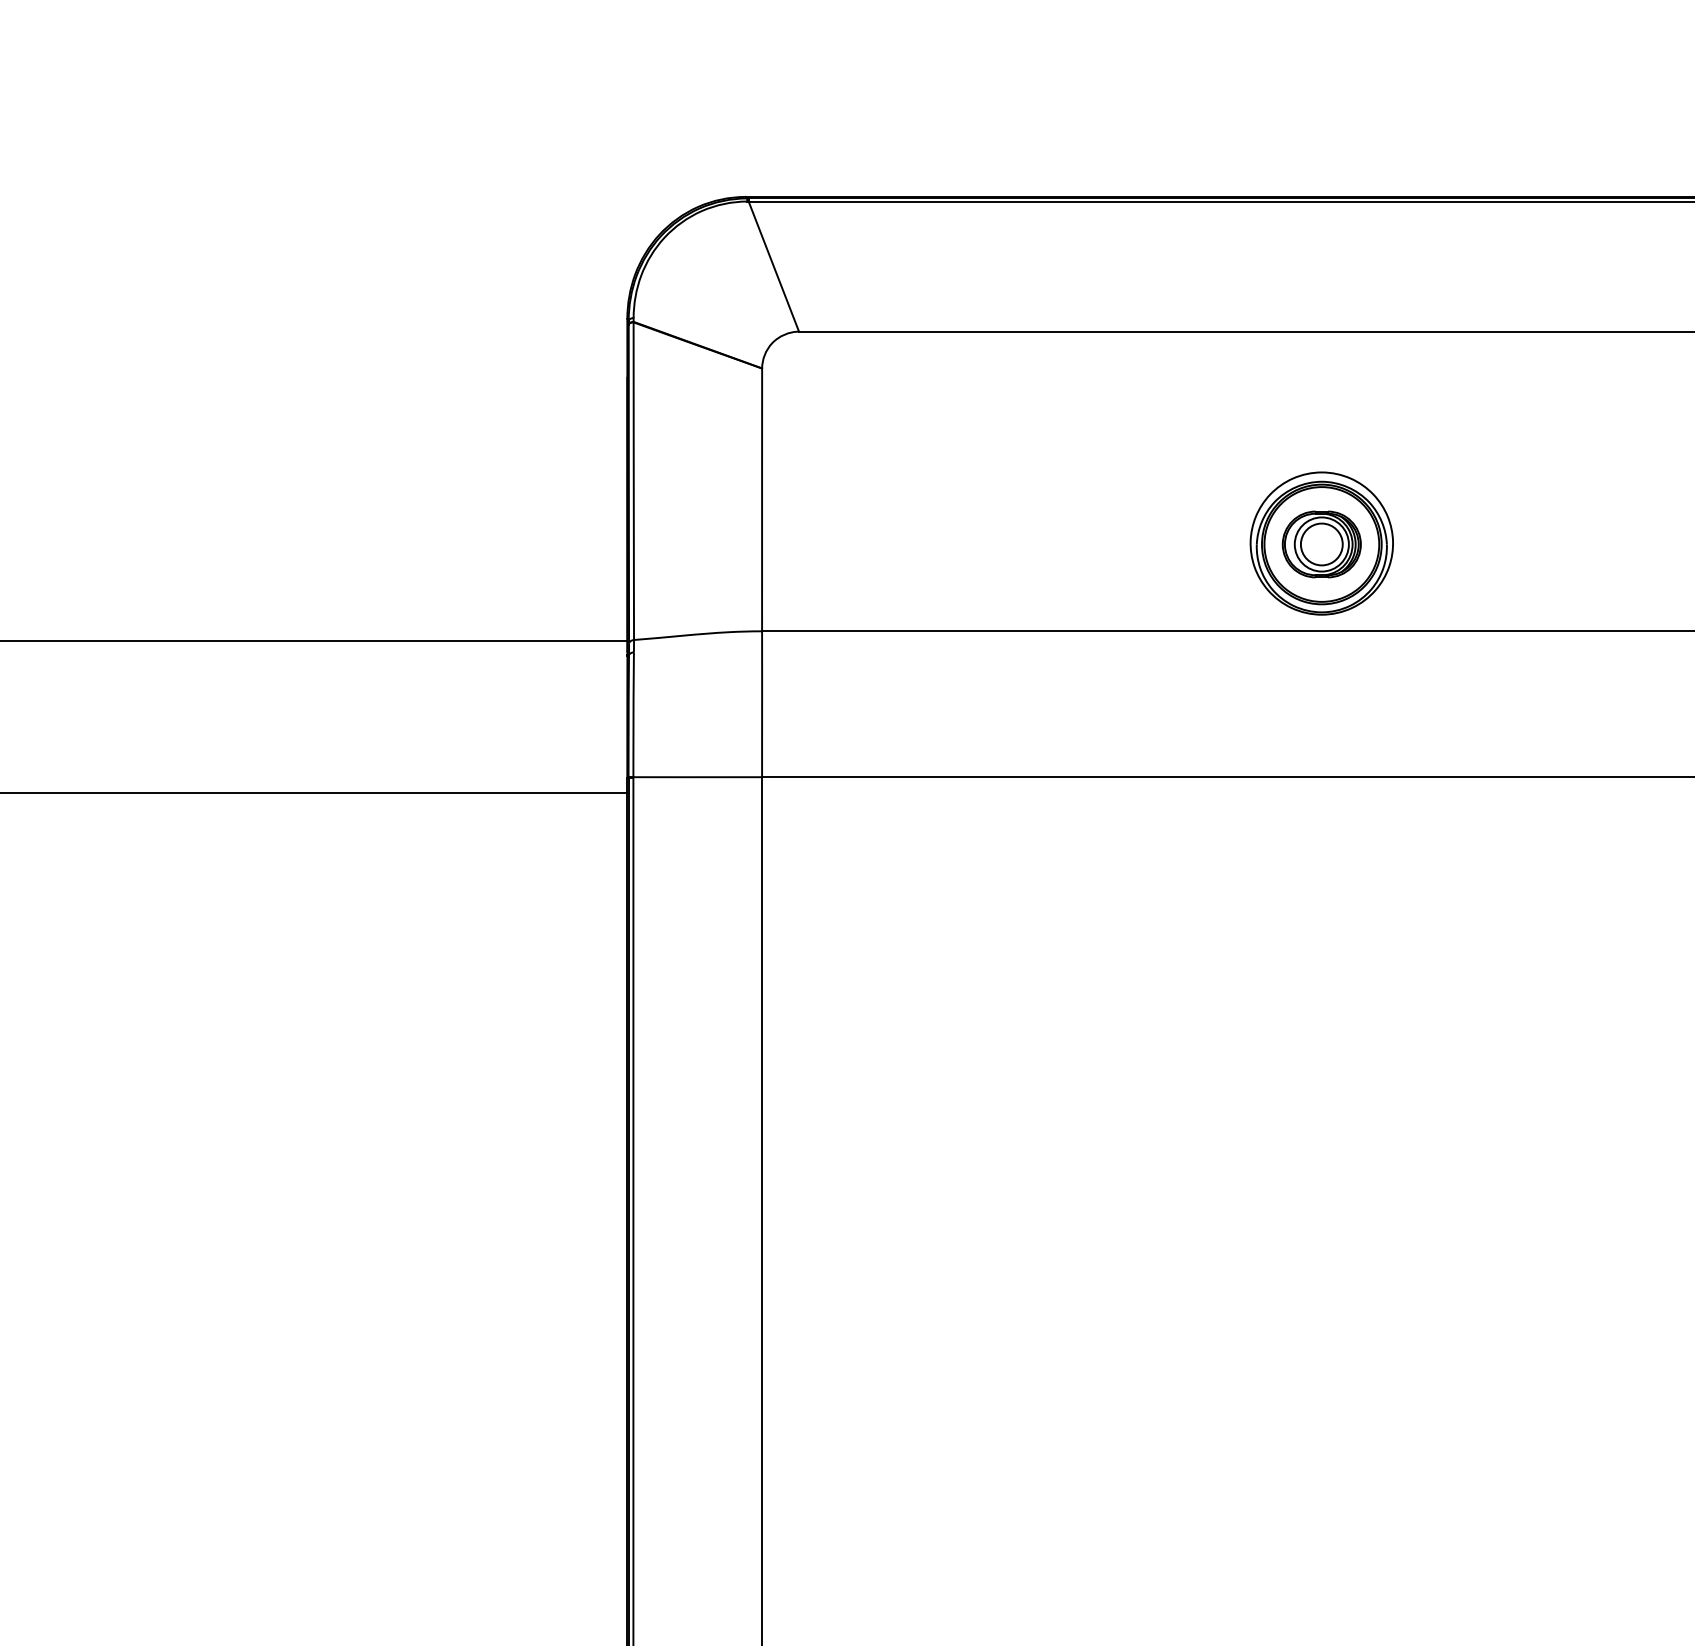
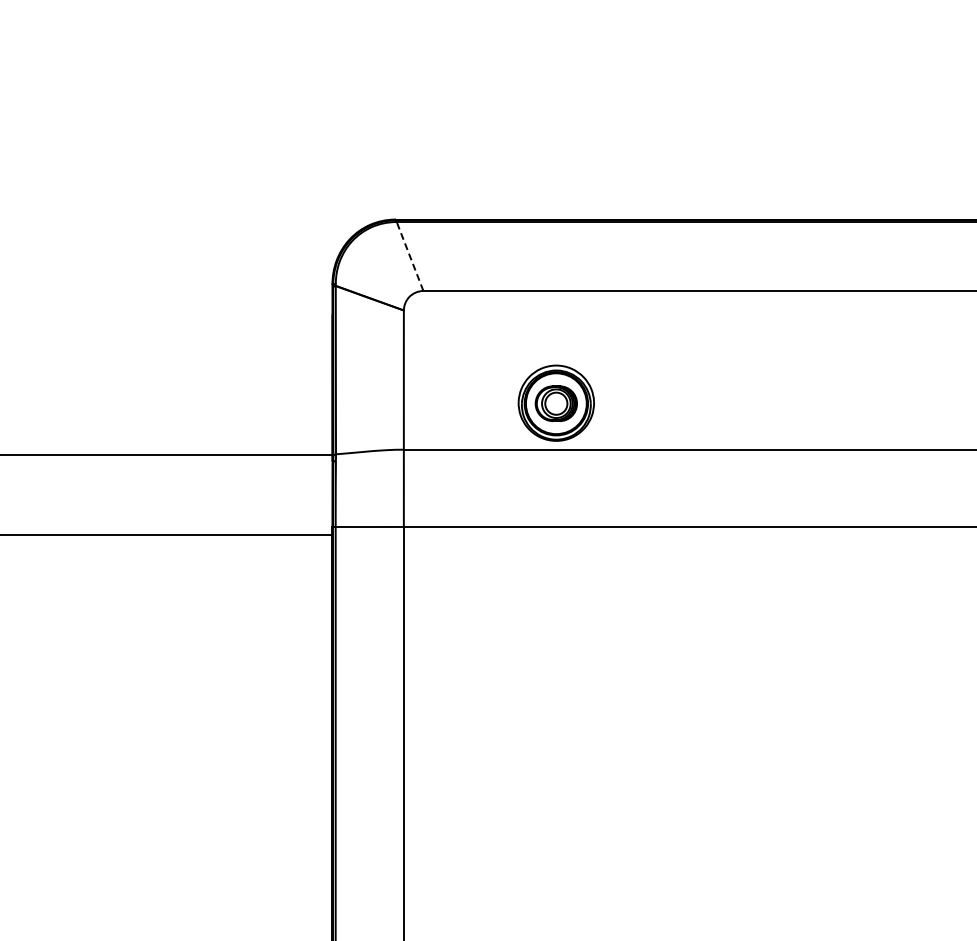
line: (774, 266) -> (410, 256), solid -> dashed
part: (1320, 542) -> (555, 402), moved

